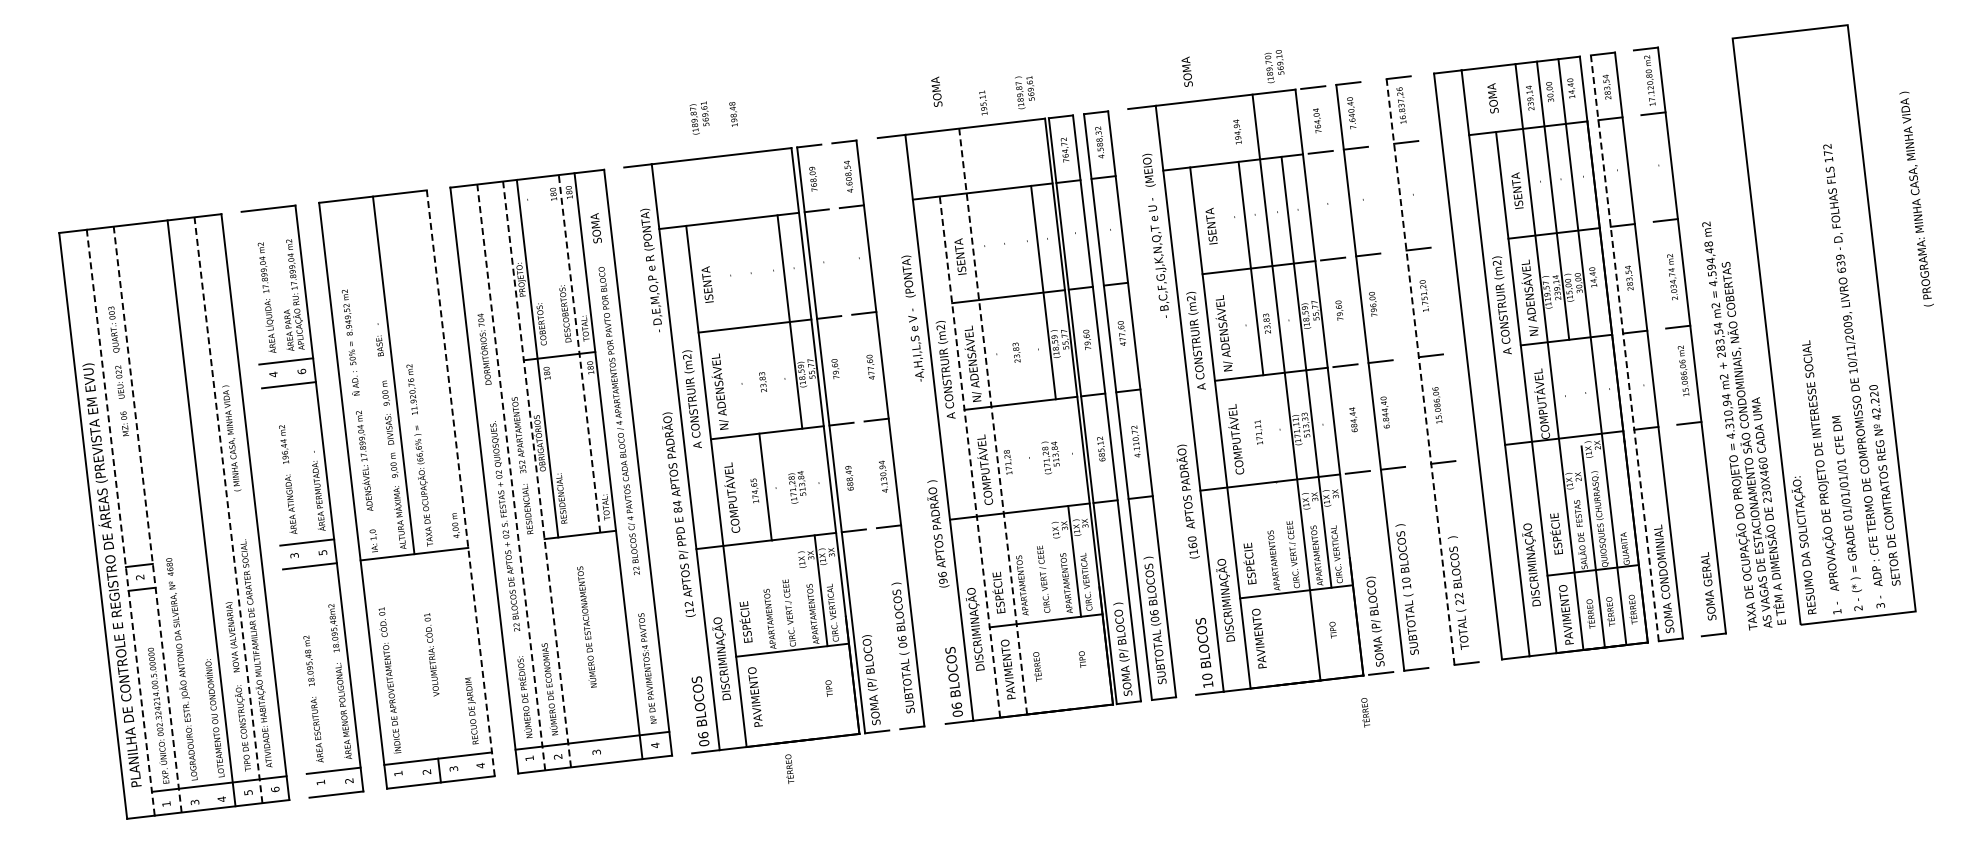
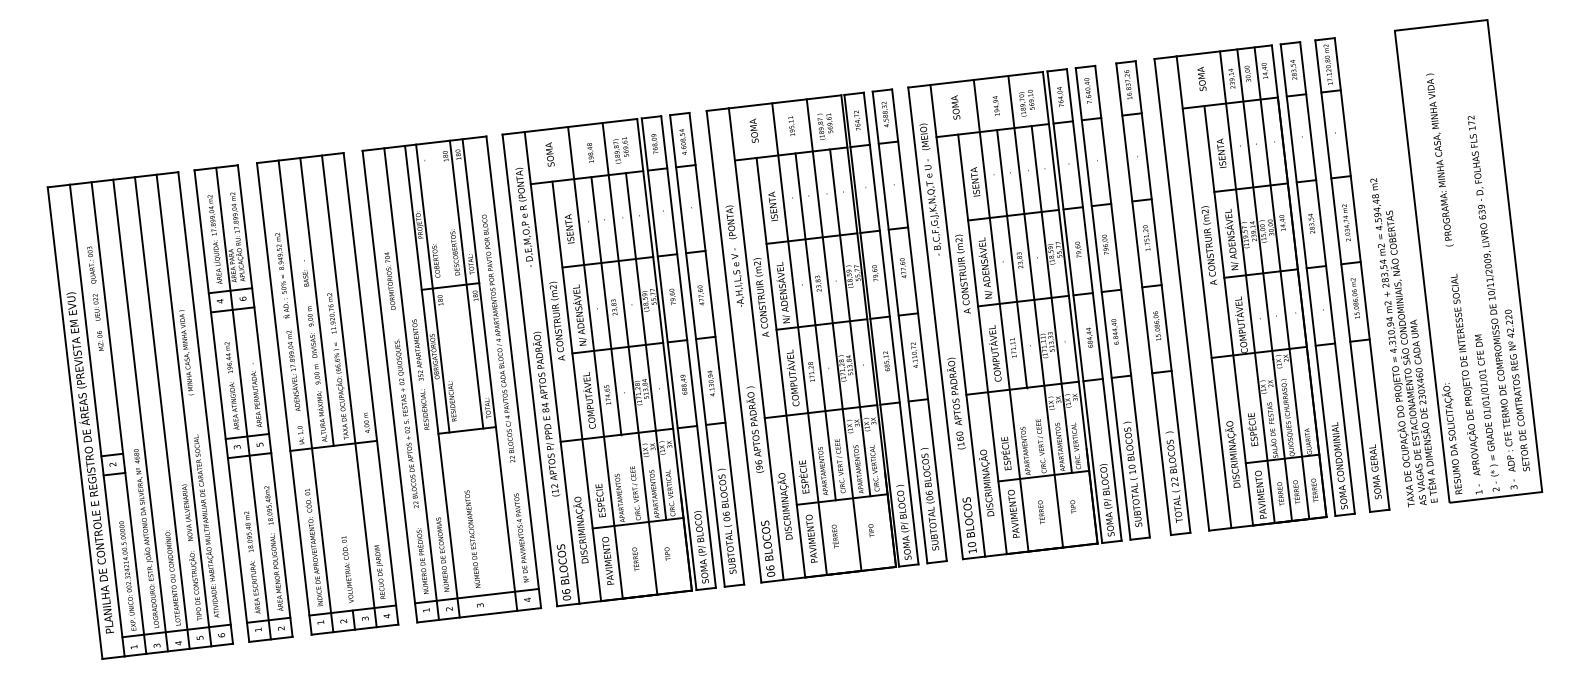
text: (1274, 66) -> (1026, 103), moved
text: (1186, 71) -> (955, 107), moved
text: (936, 91) -> (753, 130), moved
text: (1024, 92) -> (824, 126), moved
text: (983, 102) -> (791, 125), moved
text: (733, 114) -> (590, 153), moved
text: (699, 117) -> (621, 149), moved
text: (1916, 198) -> (1439, 159), moved
text: (595, 228) -> (549, 154), moved
line: (746, 326) -> (600, 262), added
line: (1667, 343) -> (1342, 276), added
line: (1624, 348) -> (1307, 280), dashed -> solid
line: (579, 353) -> (466, 284), dashed -> solid
line: (1444, 369) -> (1162, 297), added
line: (1420, 372) -> (1143, 299), dashed -> solid
line: (1394, 374) -> (1122, 301), added
line: (1359, 379) -> (1094, 305), added
line: (1335, 381) -> (1075, 306), added
line: (1243, 392) -> (1001, 315), added
line: (1575, 392) -> (1268, 315), added
line: (1162, 401) -> (935, 322), added
line: (1013, 405) -> (815, 326), added
line: (1036, 416) -> (834, 335), added
line: (993, 421) -> (799, 339), dashed -> solid
line: (1269, 428) -> (1022, 344), added
line: (911, 430) -> (733, 346), added
line: (866, 436) -> (697, 351), added
line: (855, 437) -> (688, 351), added
line: (782, 445) -> (629, 358), added
line: (739, 450) -> (595, 362), added
line: (1061, 452) -> (854, 364), added
line: (969, 456) -> (780, 367), dashed -> solid
line: (658, 460) -> (530, 370), added
line: (537, 474) -> (432, 381), dashed -> solid
line: (511, 477) -> (411, 384), dashed -> solid
line: (808, 481) -> (650, 387), added
line: (460, 483) -> (370, 389), dashed -> solid
line: (433, 486) -> (349, 391), added
line: (380, 492) -> (306, 396), added
line: (302, 501) -> (243, 403), added
line: (275, 504) -> (221, 405), added
line: (228, 510) -> (184, 410), dashed -> solid
line: (174, 516) -> (140, 415), added
line: (147, 519) -> (118, 417), dashed -> solid
line: (120, 522) -> (97, 420), dashed -> solid
text: (586, 626) -> (472, 538), moved
text: (431, 654) -> (347, 569), moved
text: (1365, 712) -> (1041, 512), moved
text: (789, 768) -> (635, 558), moved

